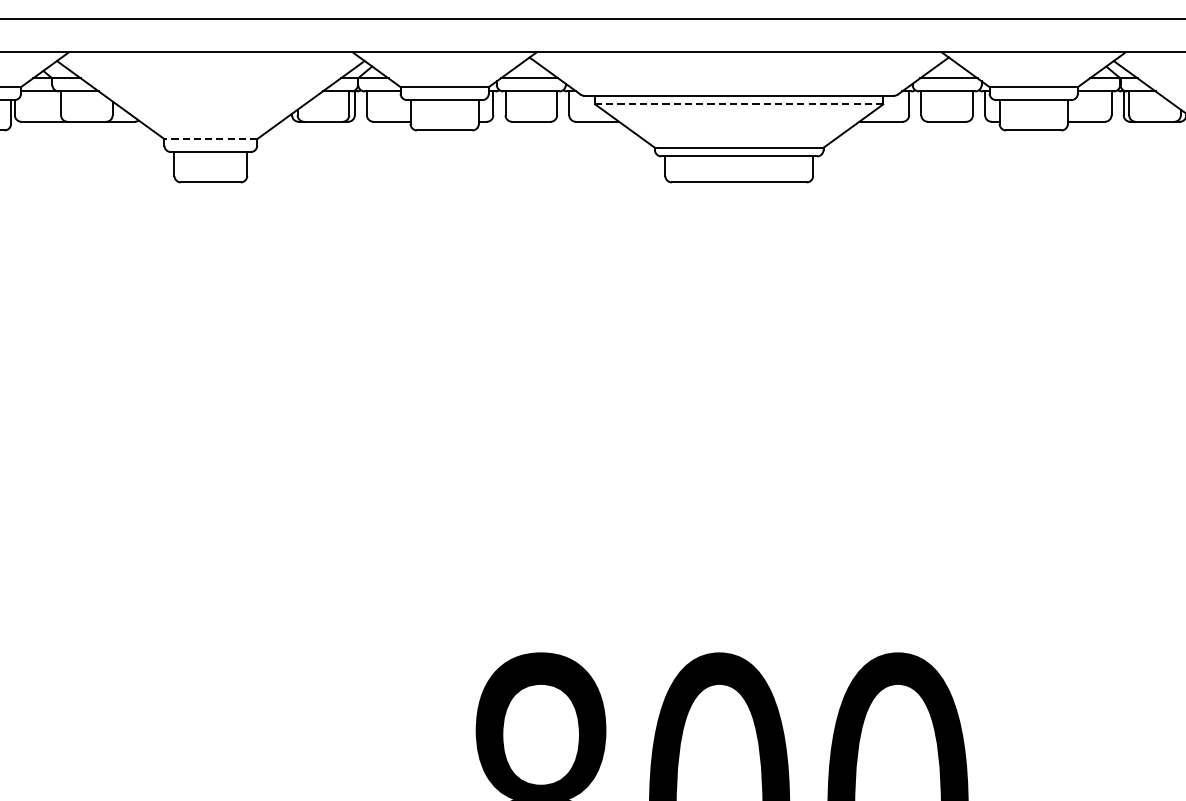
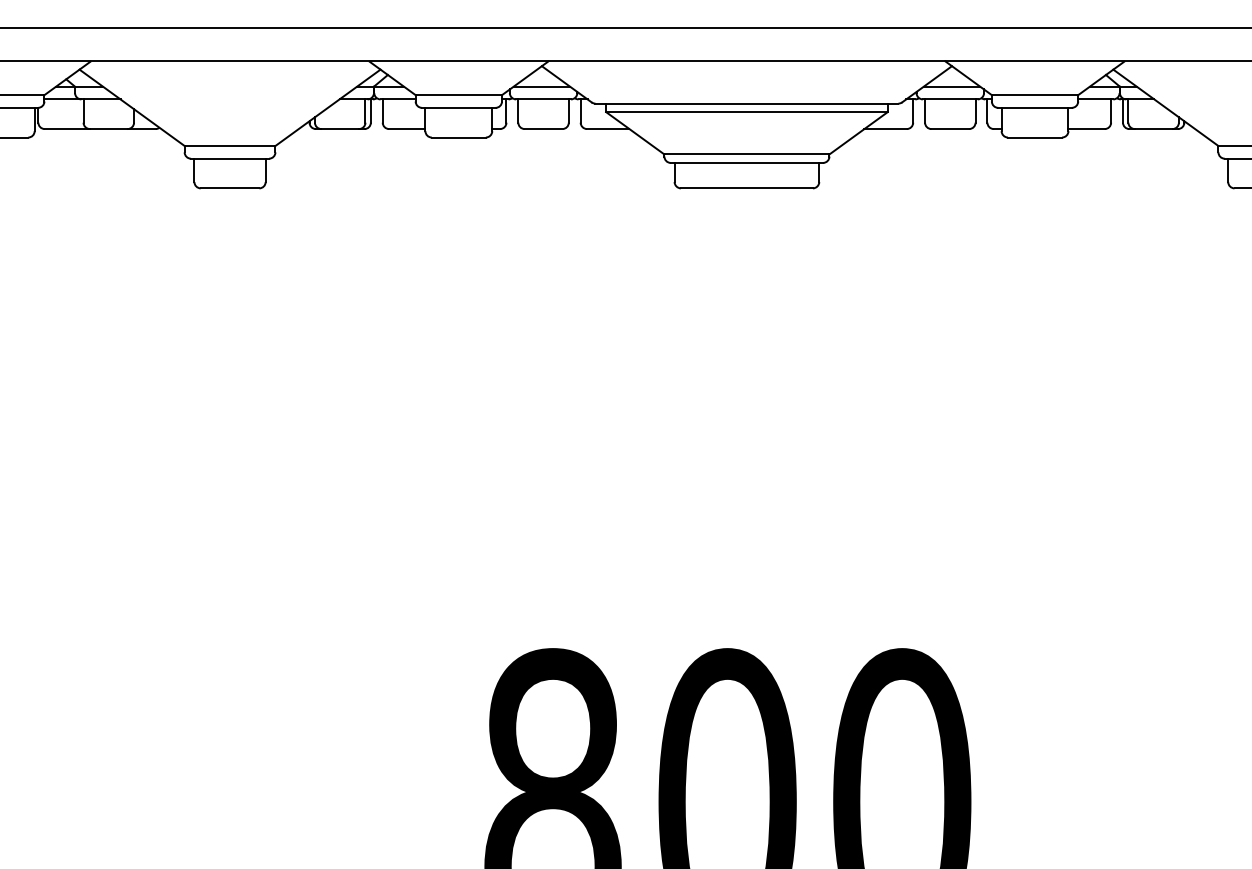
line: (738, 104) -> (746, 112), dashed -> solid
line: (210, 139) -> (229, 146), dashed -> solid

